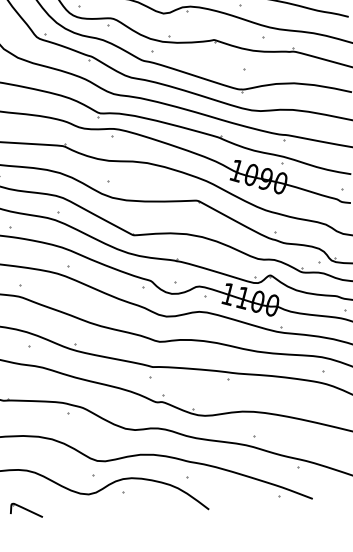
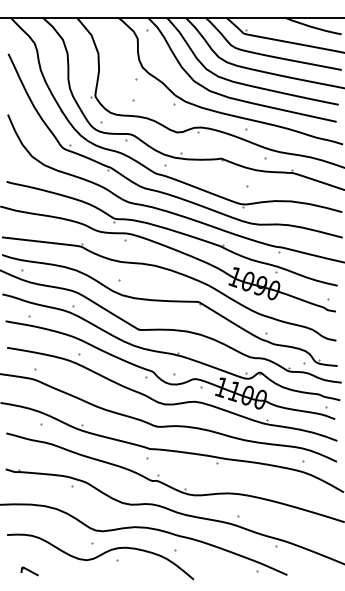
part: (25, 510) -> (29, 571), size x0.6

